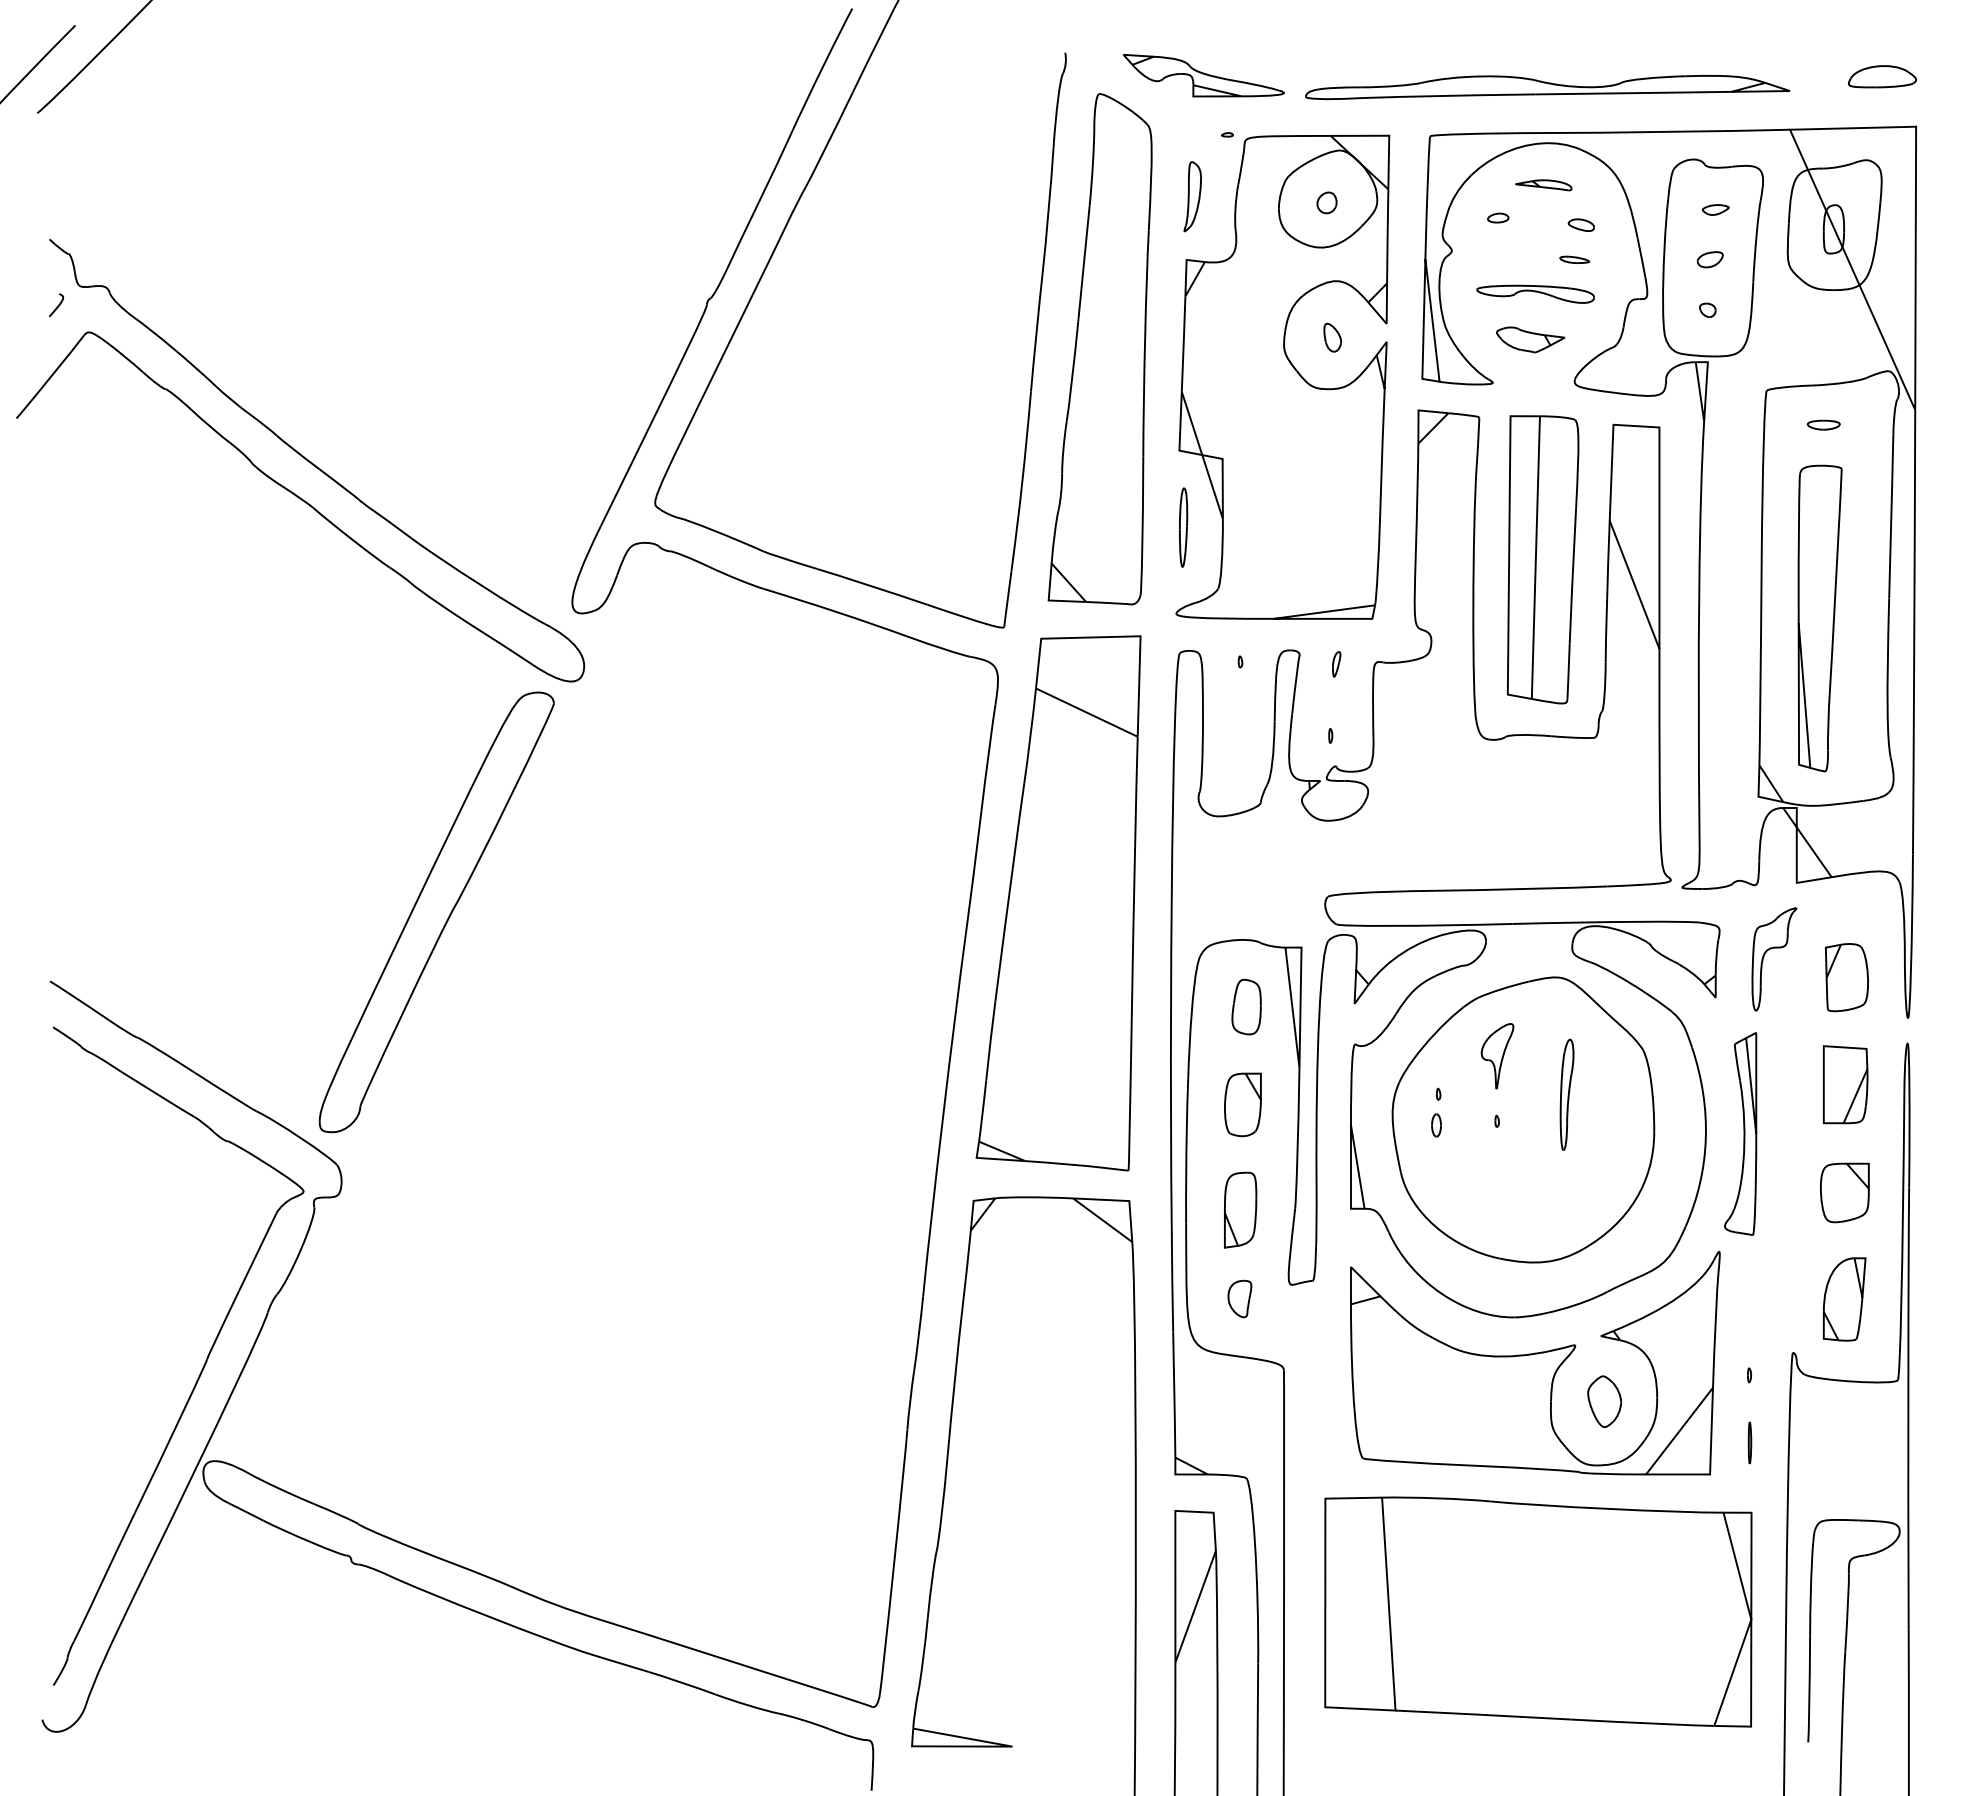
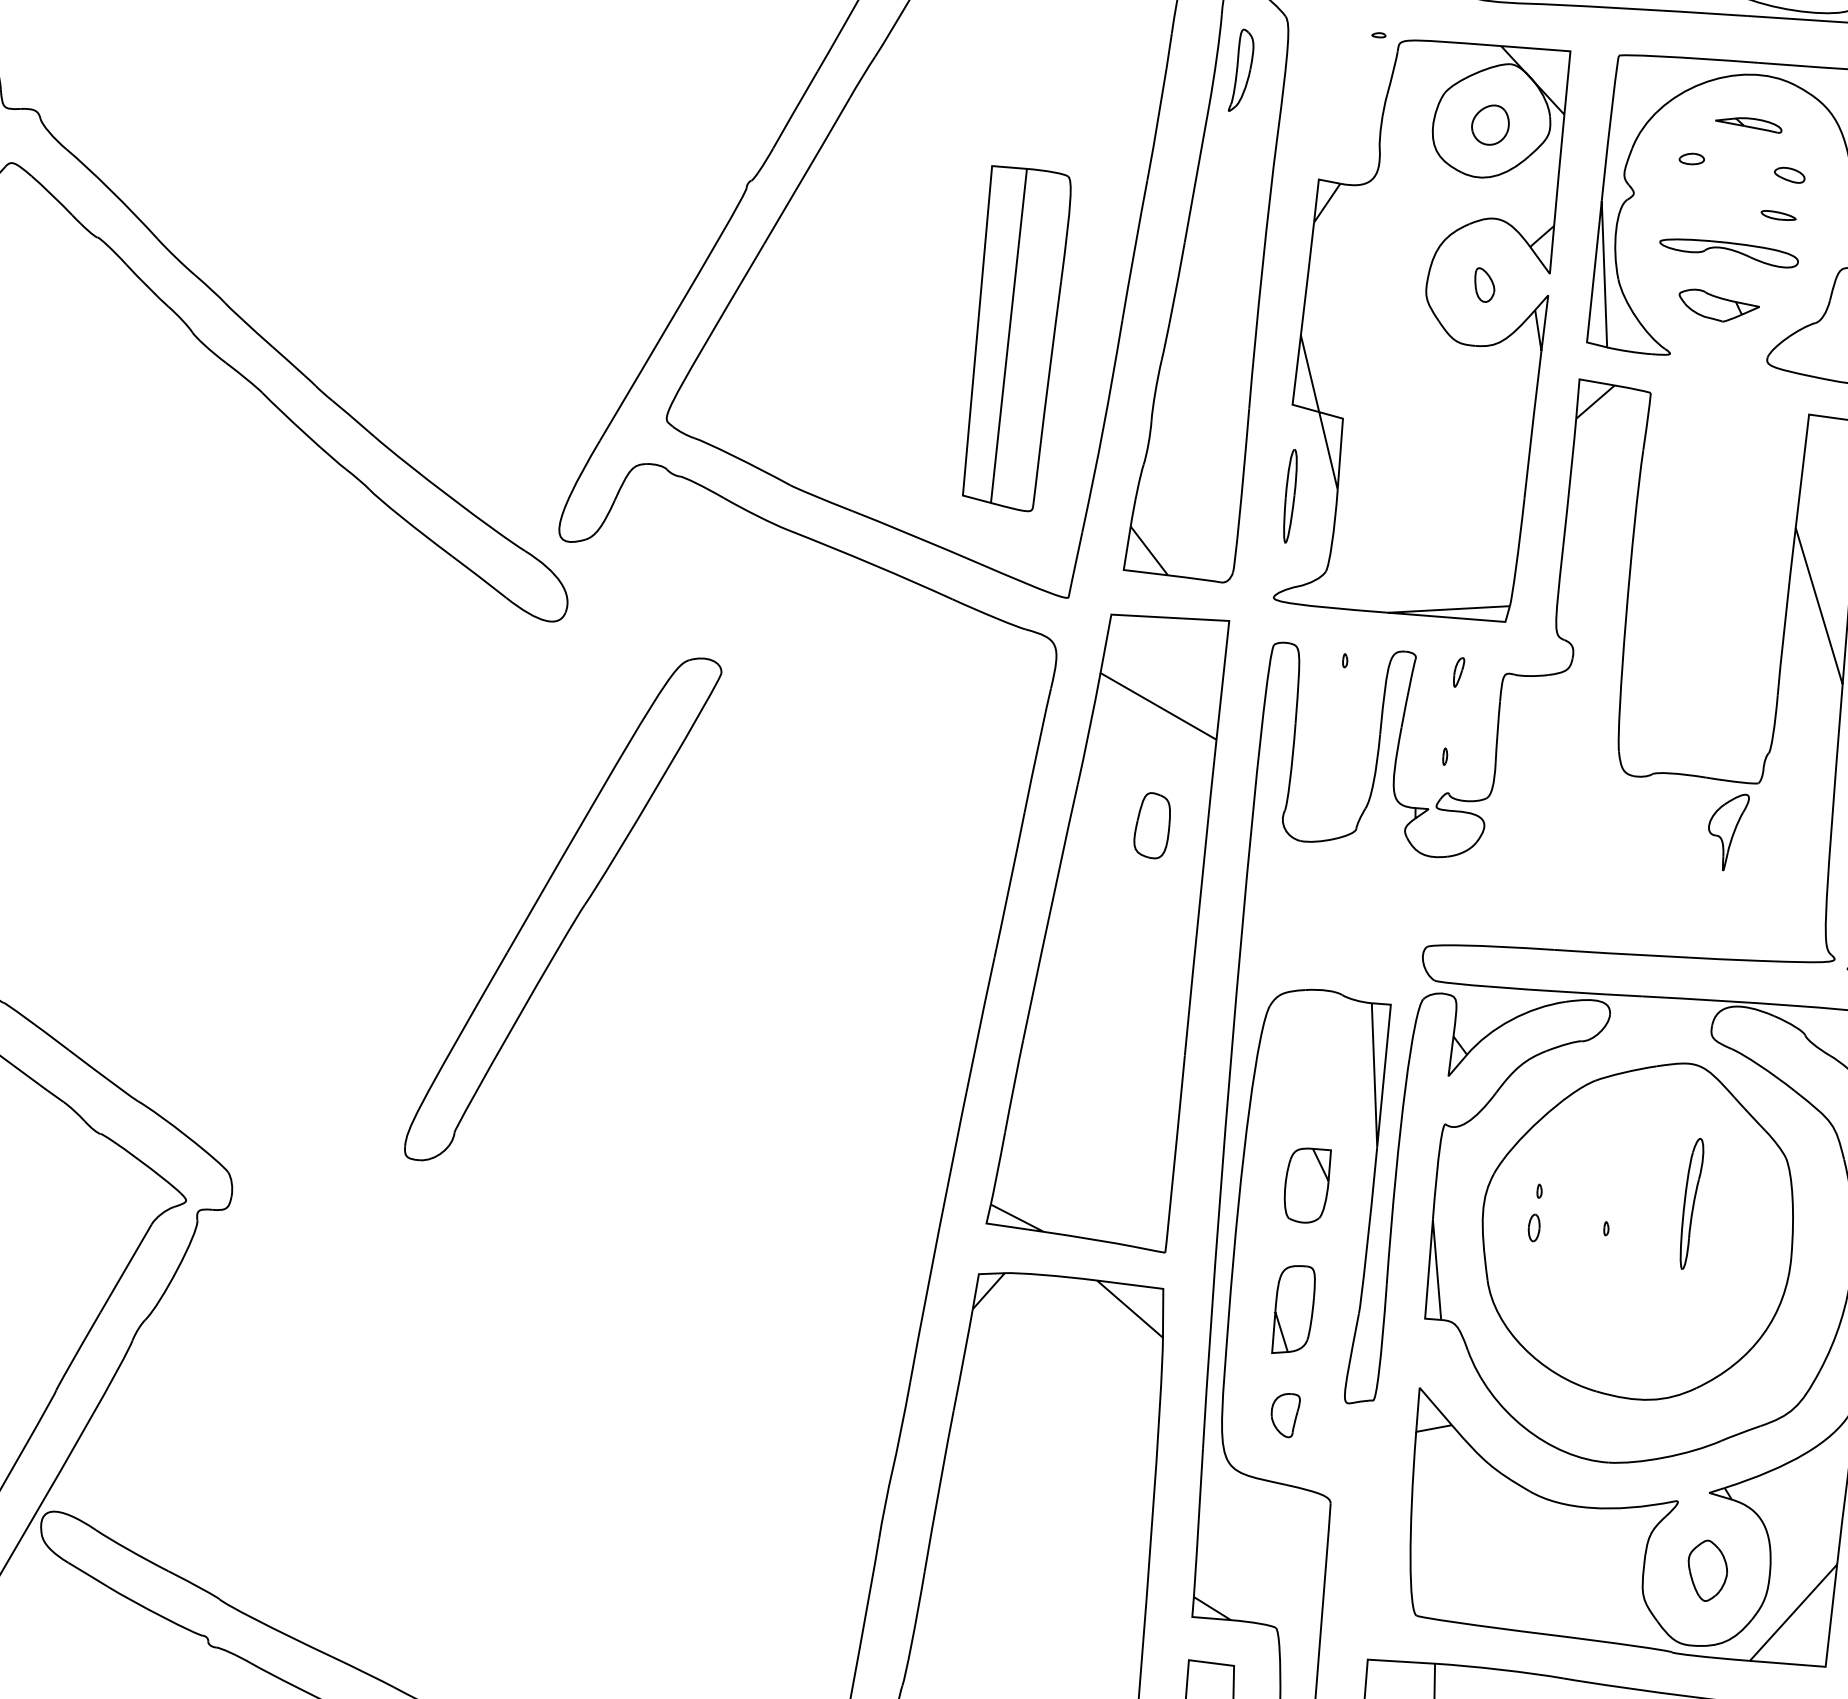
part: (1192, 196) -> (1241, 70), moved
part: (1326, 202) -> (1489, 124), size x1.6
part: (1542, 559) -> (1016, 338), moved
part: (436, 912) -> (562, 909), moved
part: (1246, 1006) -> (1152, 824), moved
part: (1497, 1056) -> (1727, 832), moved

